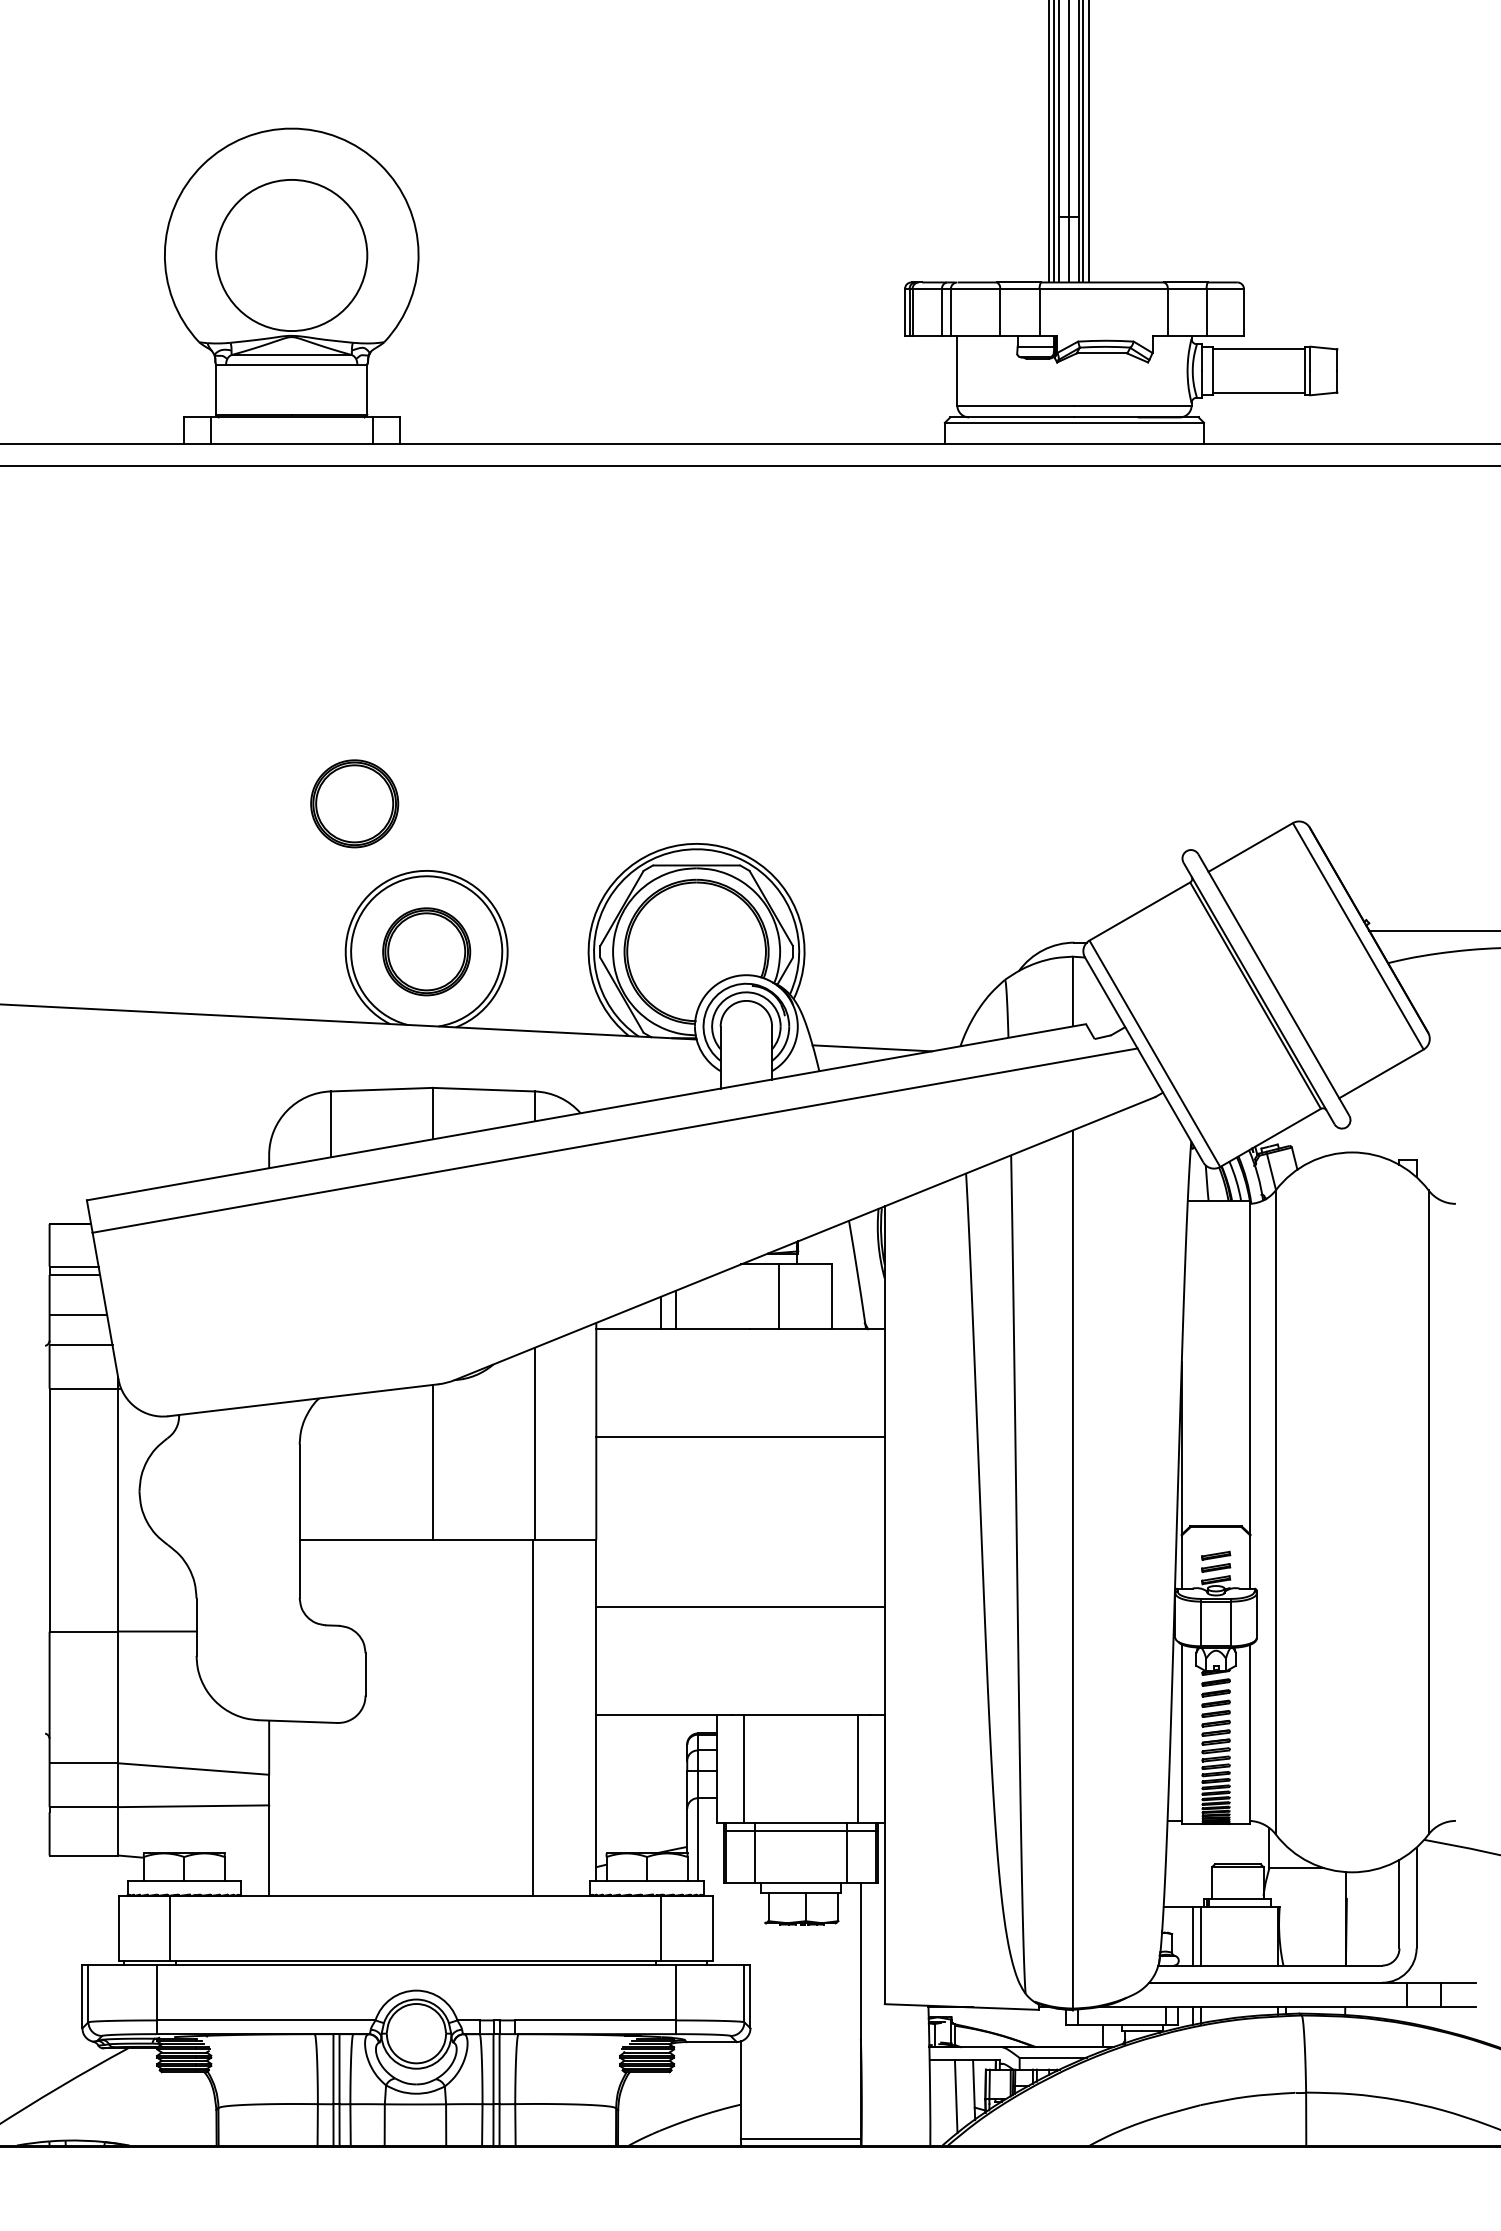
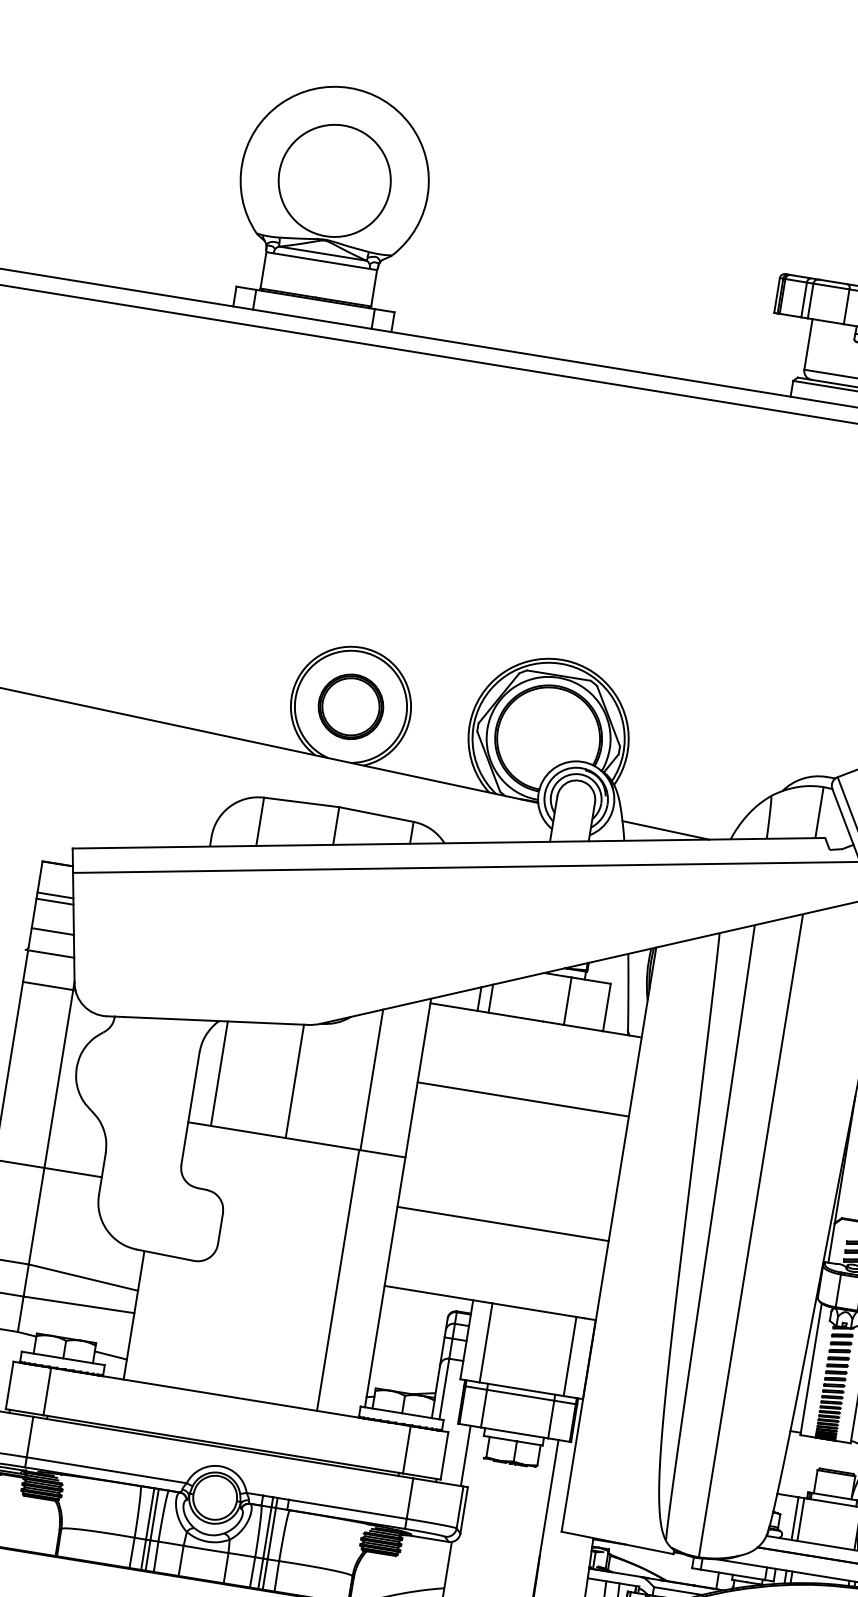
part: (354, 803) -> (315, 589), removed
line: (330, 1468) -> (219, 1073), added
line: (246, 1866) -> (110, 1355), added
line: (740, 1923) -> (465, 1455), added

